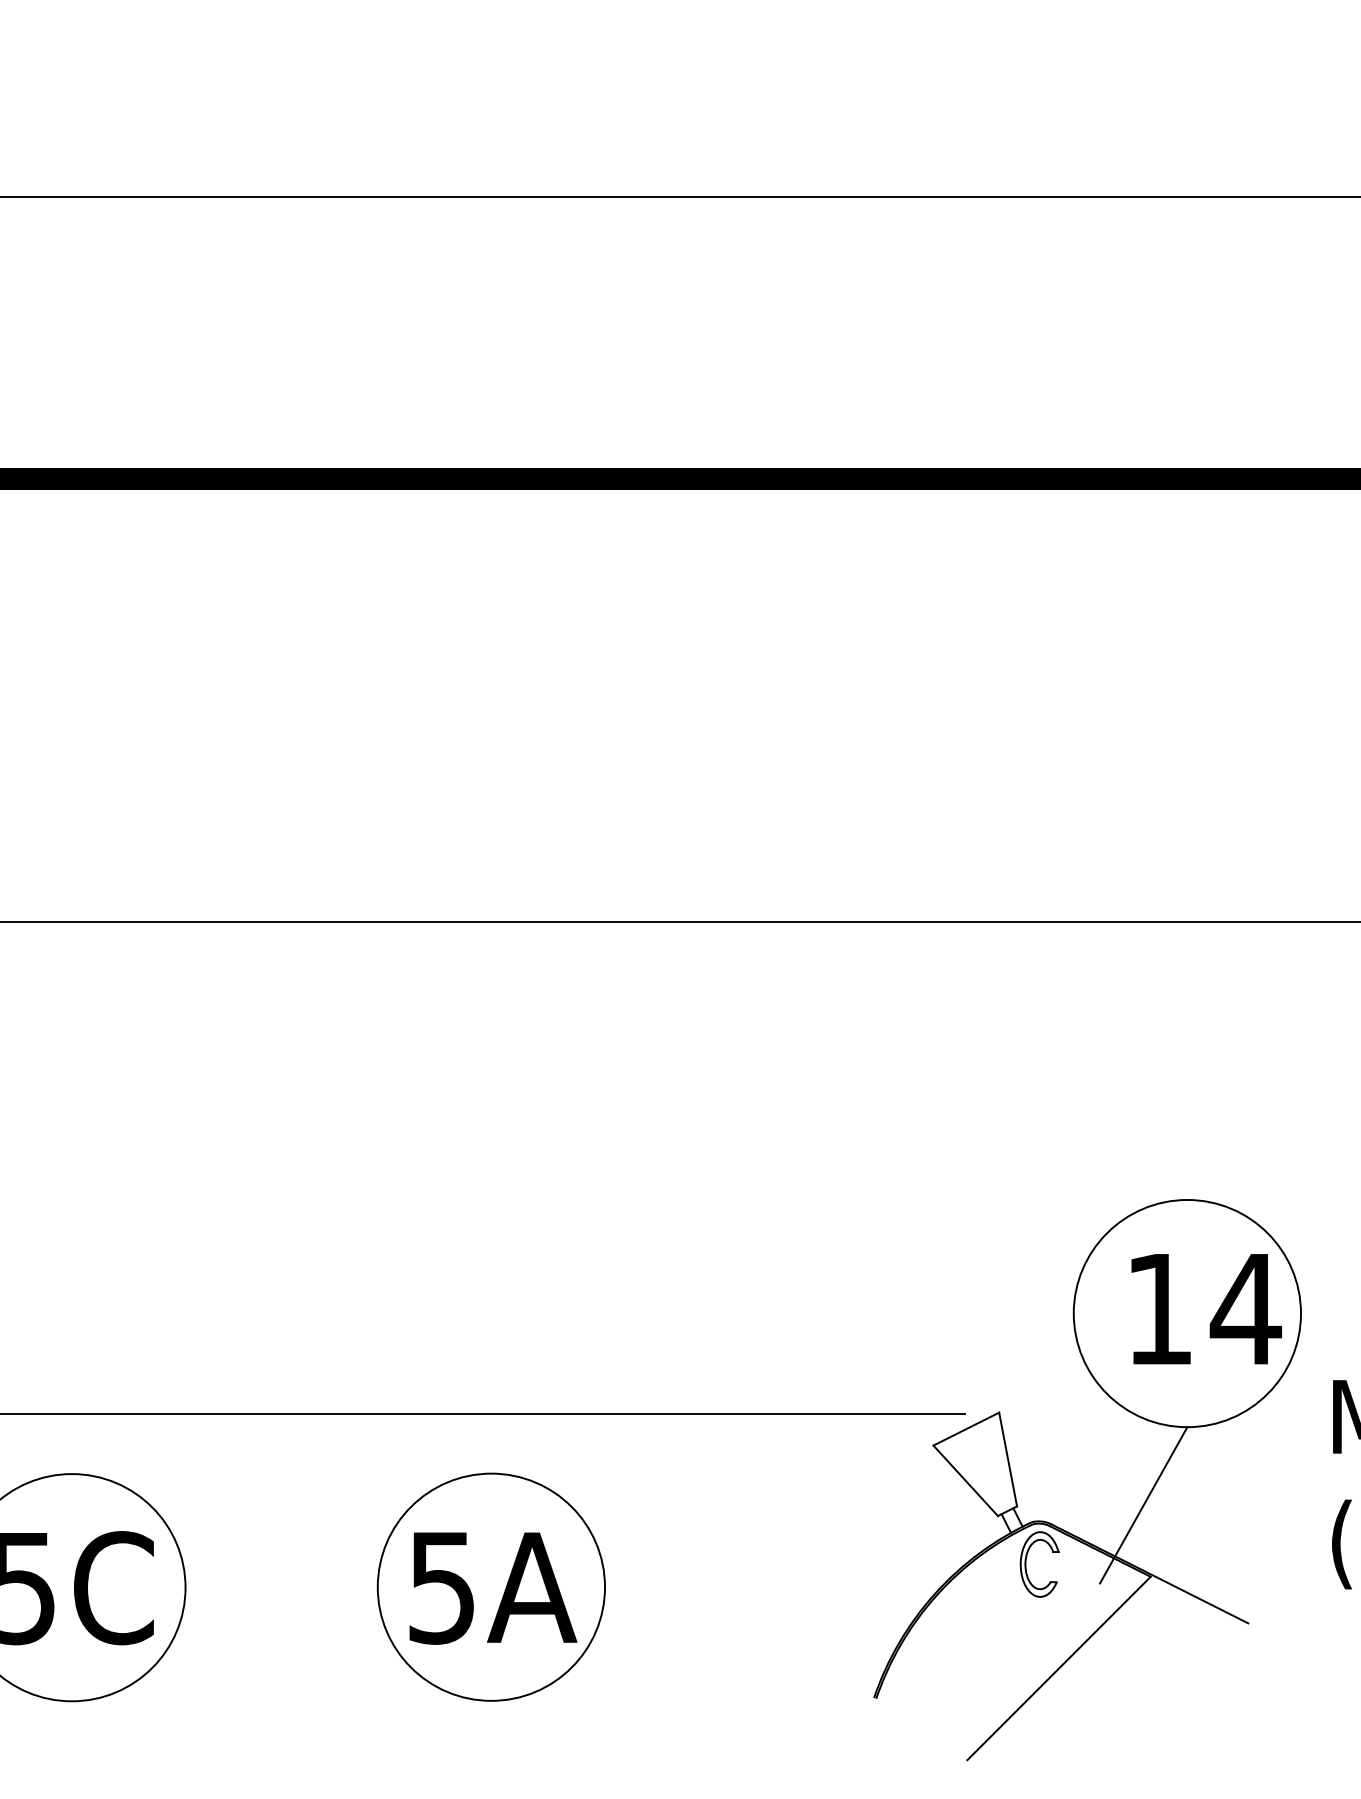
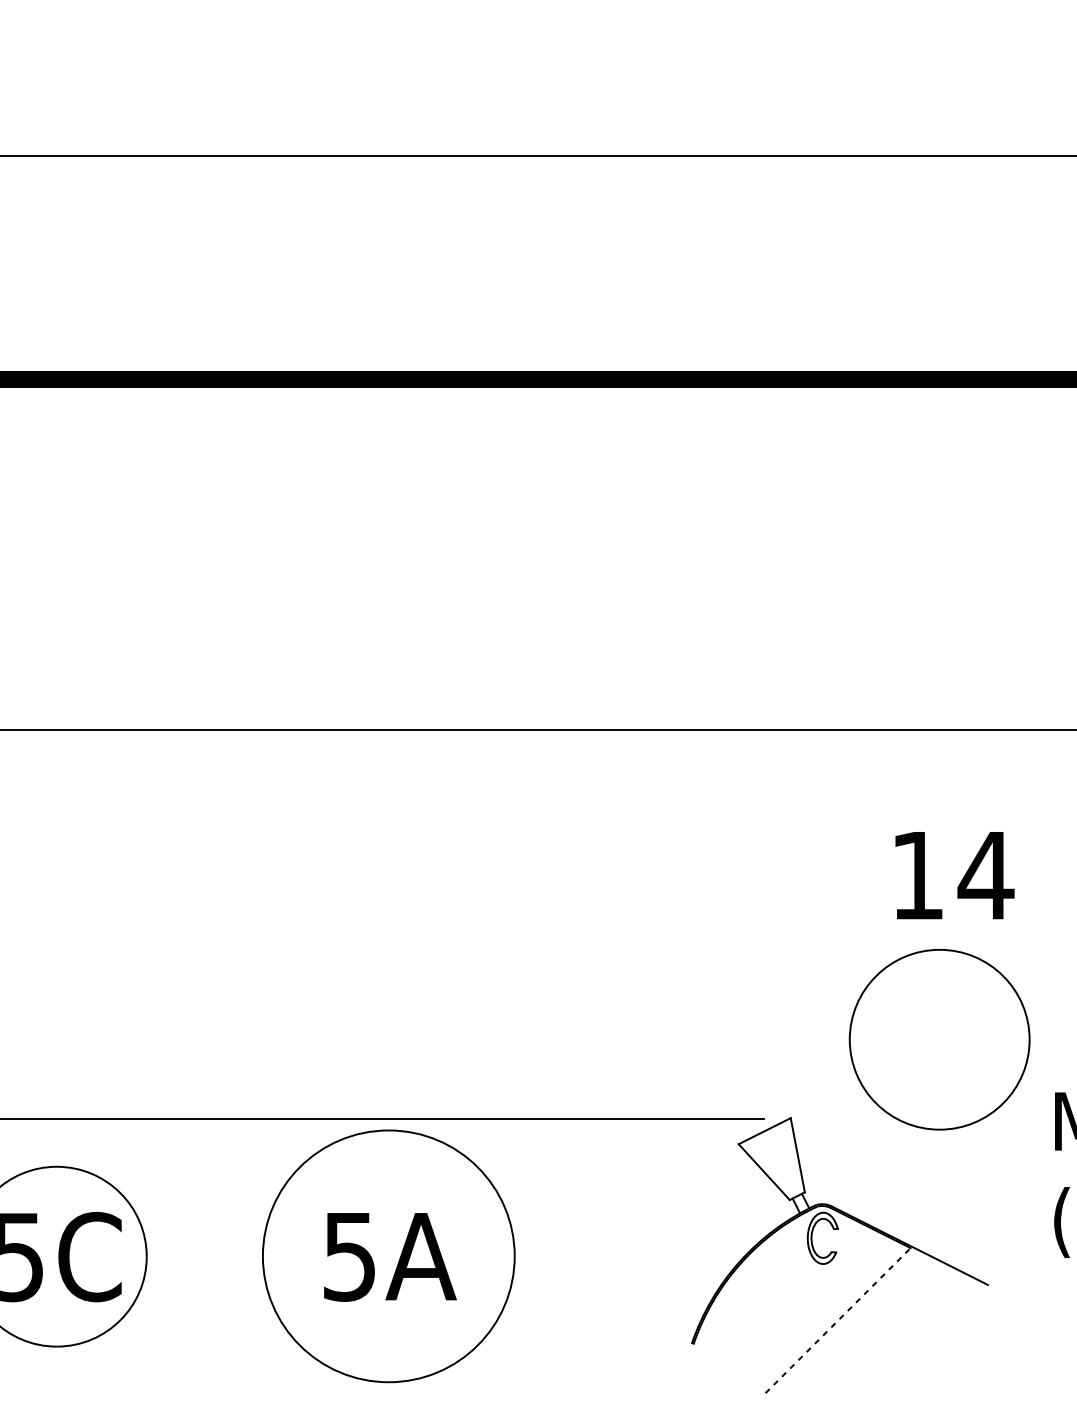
text: (1206, 1309) -> (954, 875), moved
line: (1143, 1505) -> (904, 1191), removed
circle: (491, 1586) -> (388, 1255), size x1.4
line: (1059, 1668) -> (838, 1320), solid -> dashed

